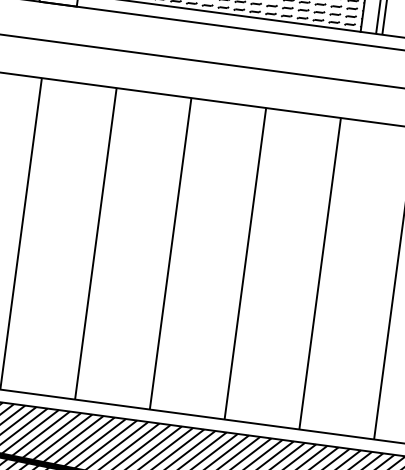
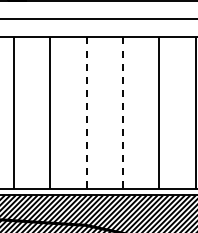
line: (170, 253) -> (86, 113), solid -> dashed
line: (246, 264) -> (123, 113), solid -> dashed

